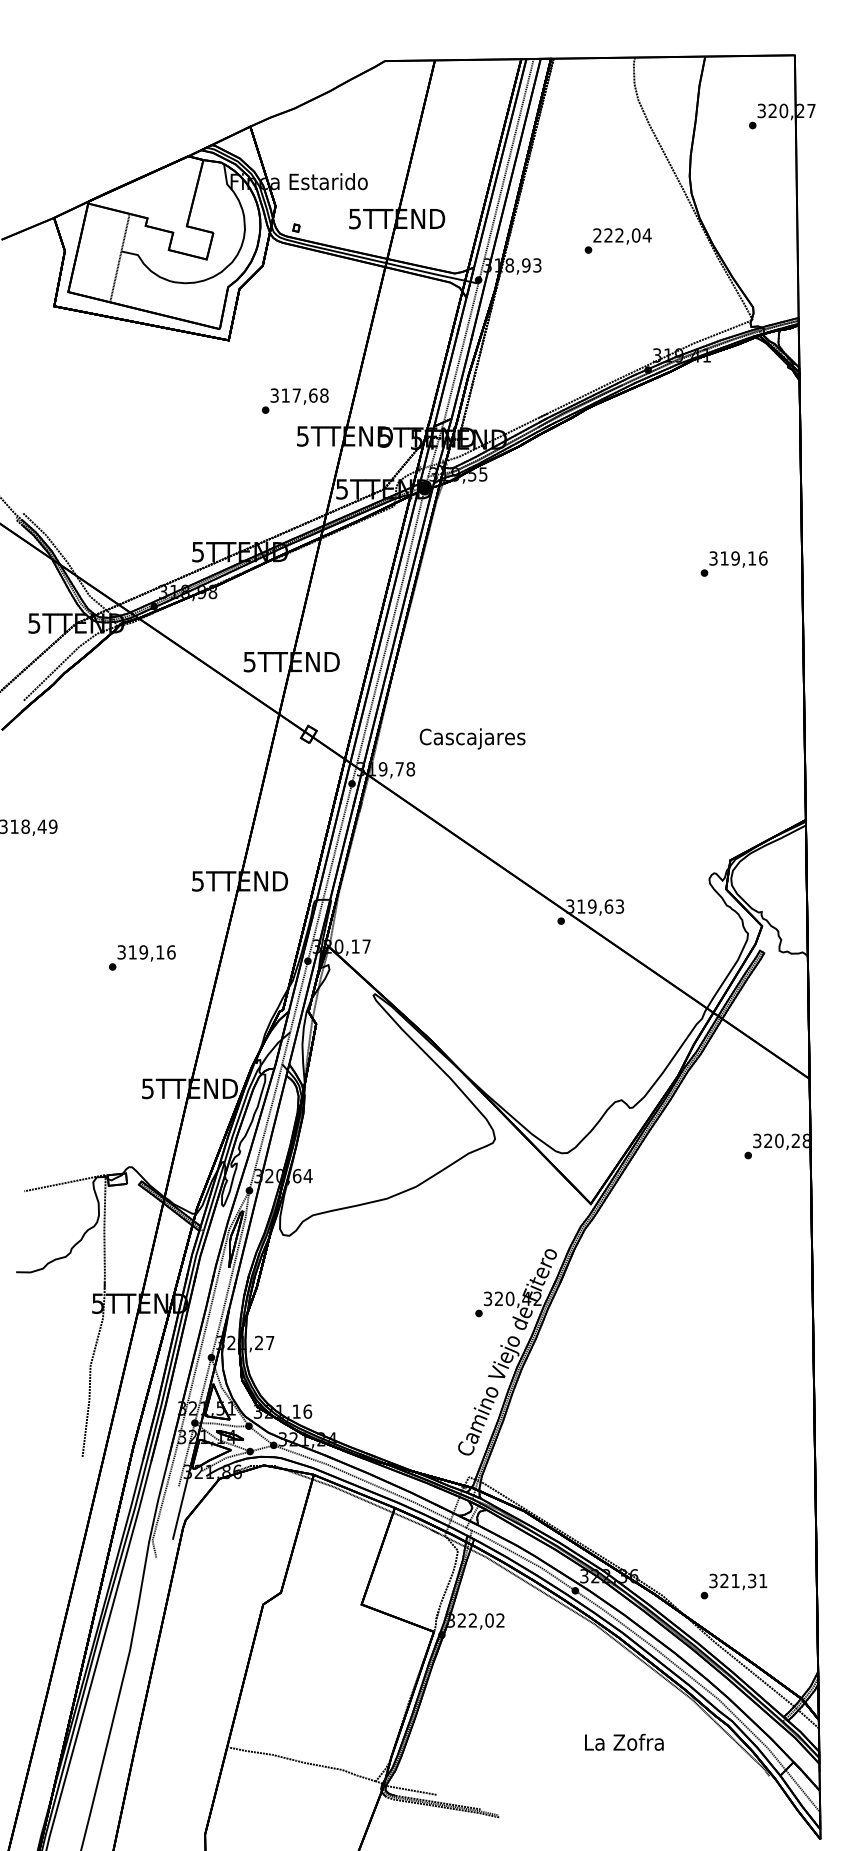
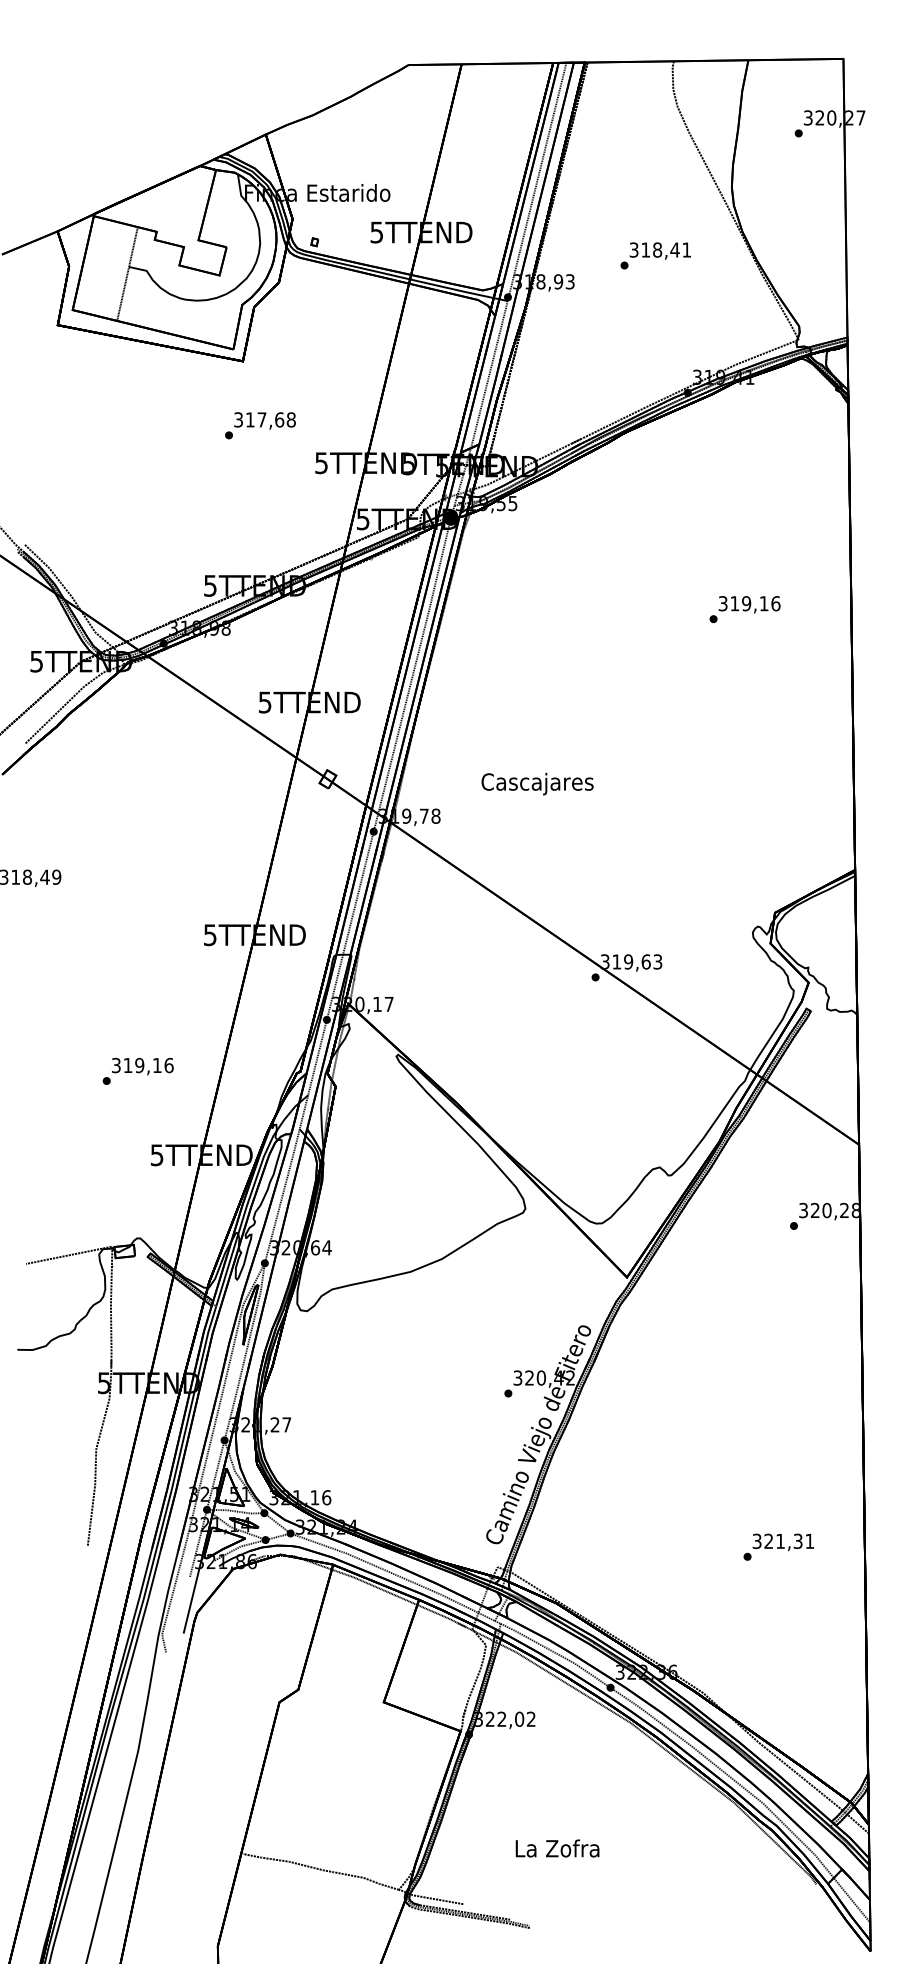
text: (622, 234) -> (660, 249), 222,04 -> 318,41
text: (295, 400) -> (260, 425), moved
text: (733, 563) -> (744, 609), moved
text: (472, 738) -> (537, 783), moved
text: (141, 957) -> (137, 1070), moved
text: (733, 1585) -> (778, 1546), moved
text: (624, 1742) -> (557, 1848), moved

